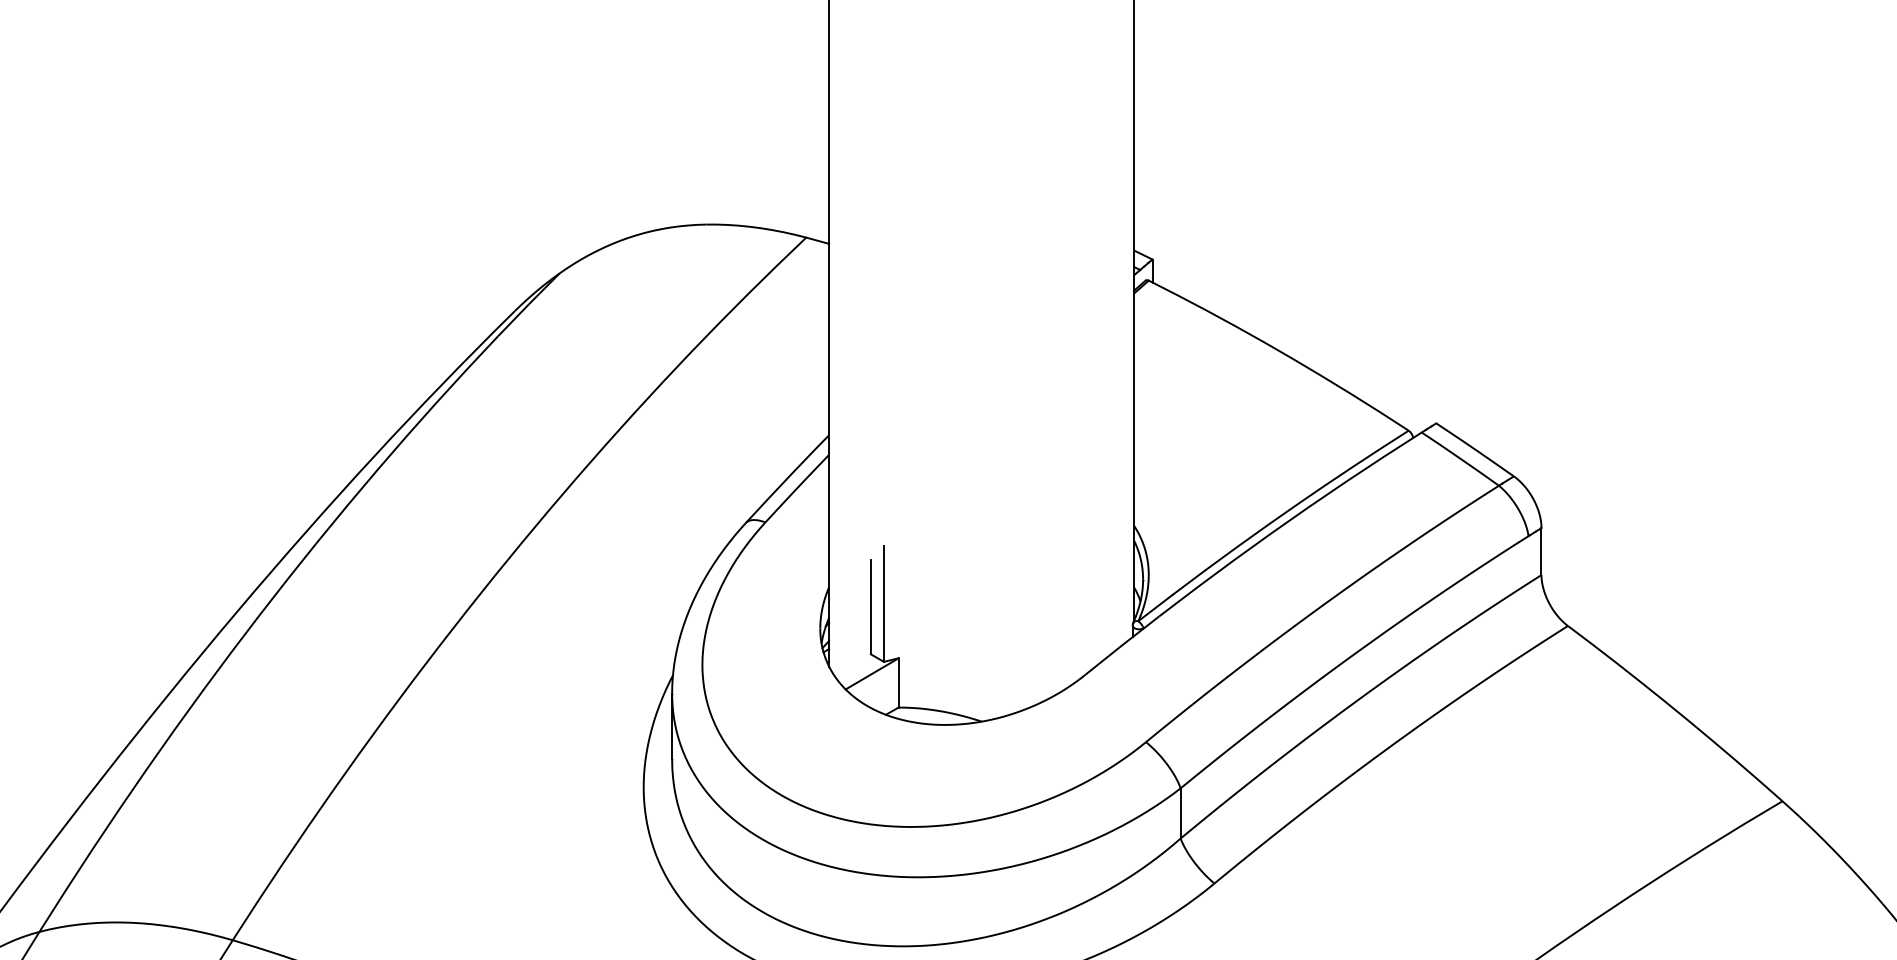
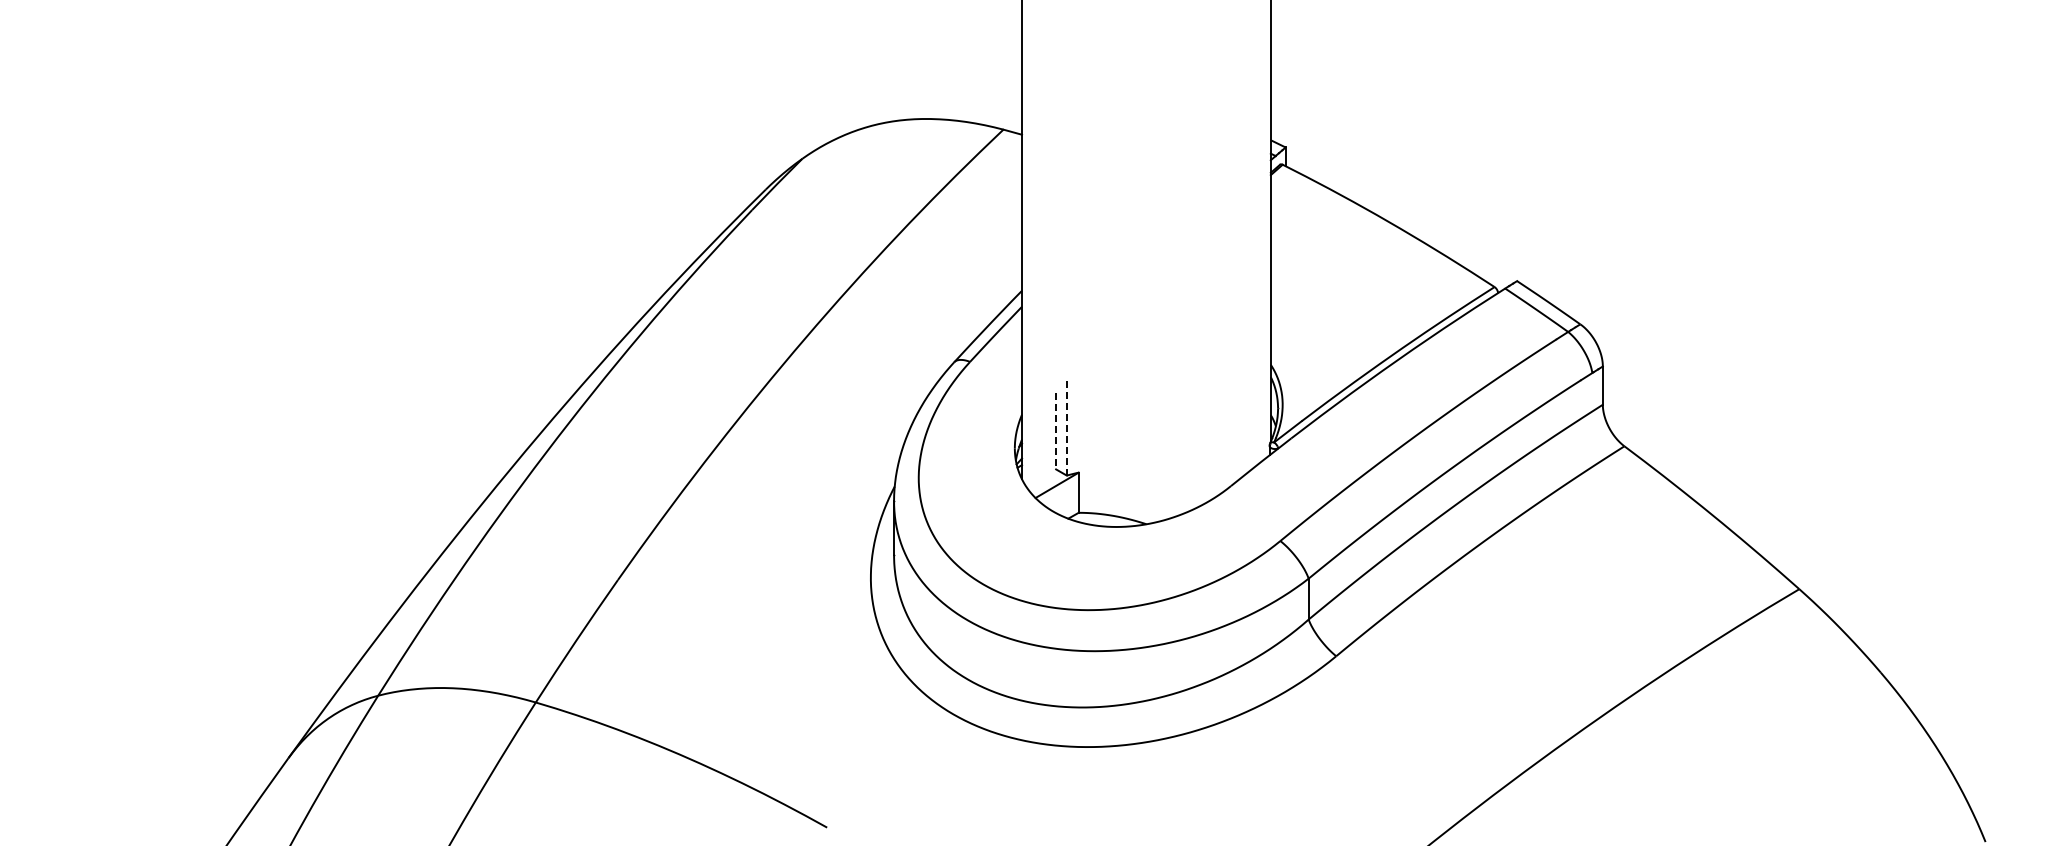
line: (883, 604) -> (1066, 428), solid -> dashed
line: (871, 607) -> (1056, 431), solid -> dashed

